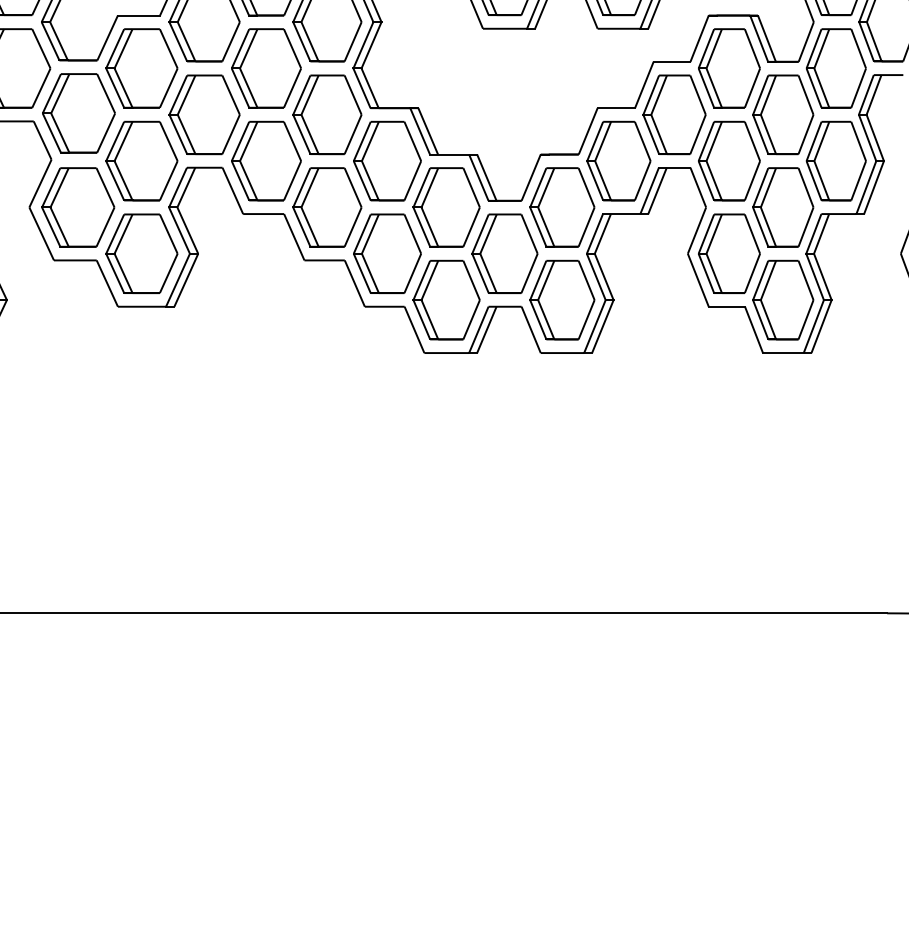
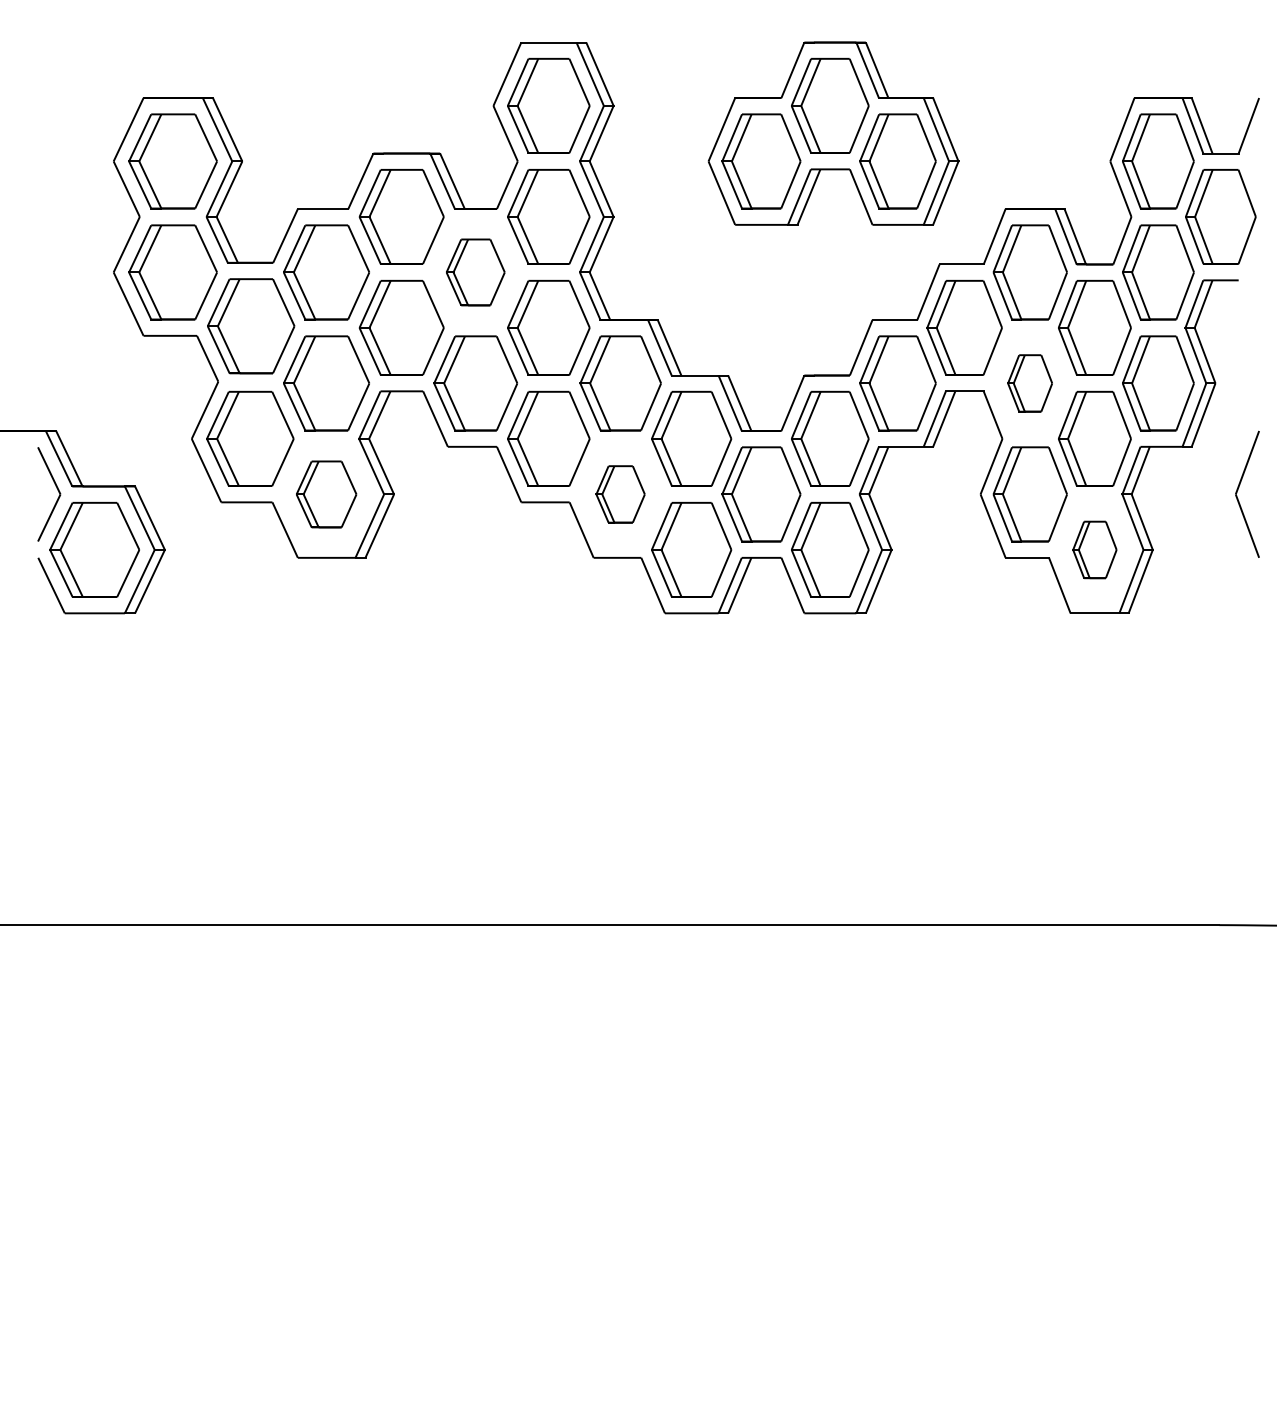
part: (266, 68) -> (475, 272), size x0.7
part: (728, 161) -> (1029, 383), size x0.6
part: (141, 253) -> (326, 494), size x0.7
part: (387, 253) -> (620, 494), size x0.6
part: (782, 299) -> (1094, 549), size x0.6

